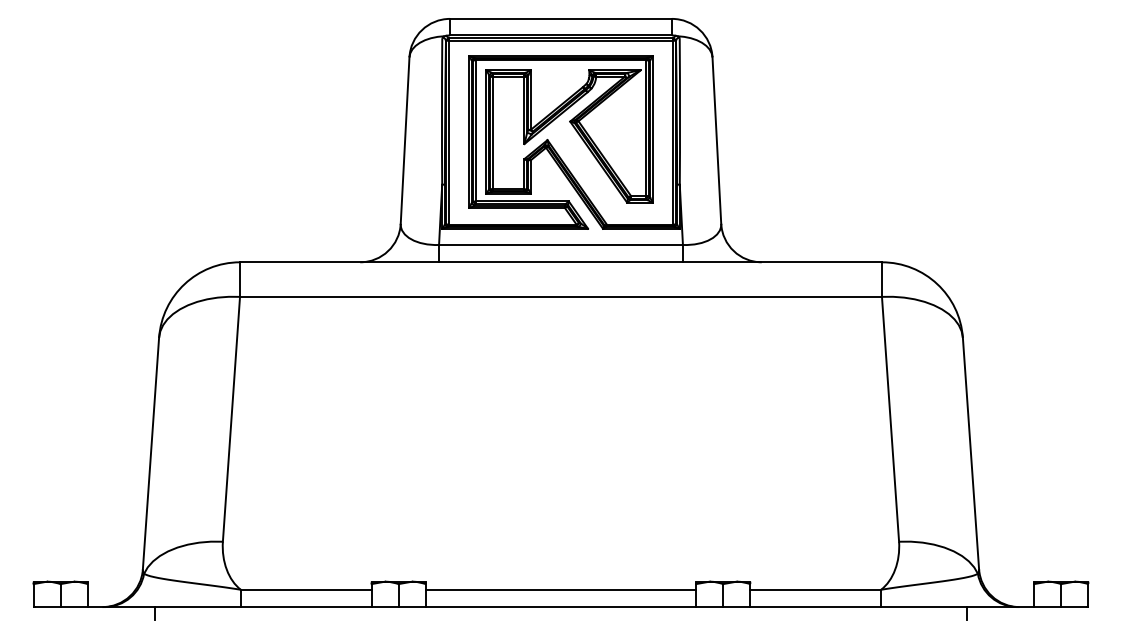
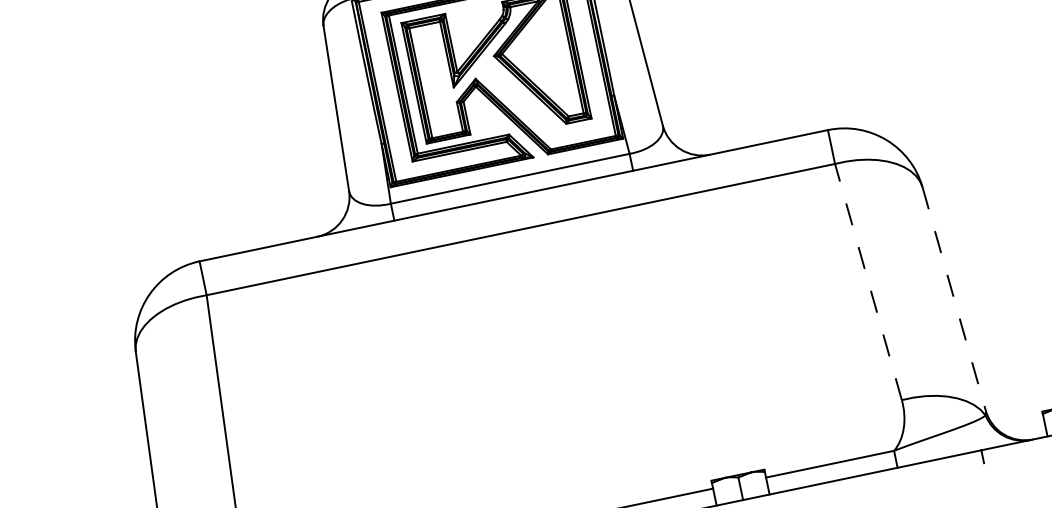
line: (890, 419) -> (868, 282), solid -> dashed
line: (971, 454) -> (954, 299), solid -> dashed

